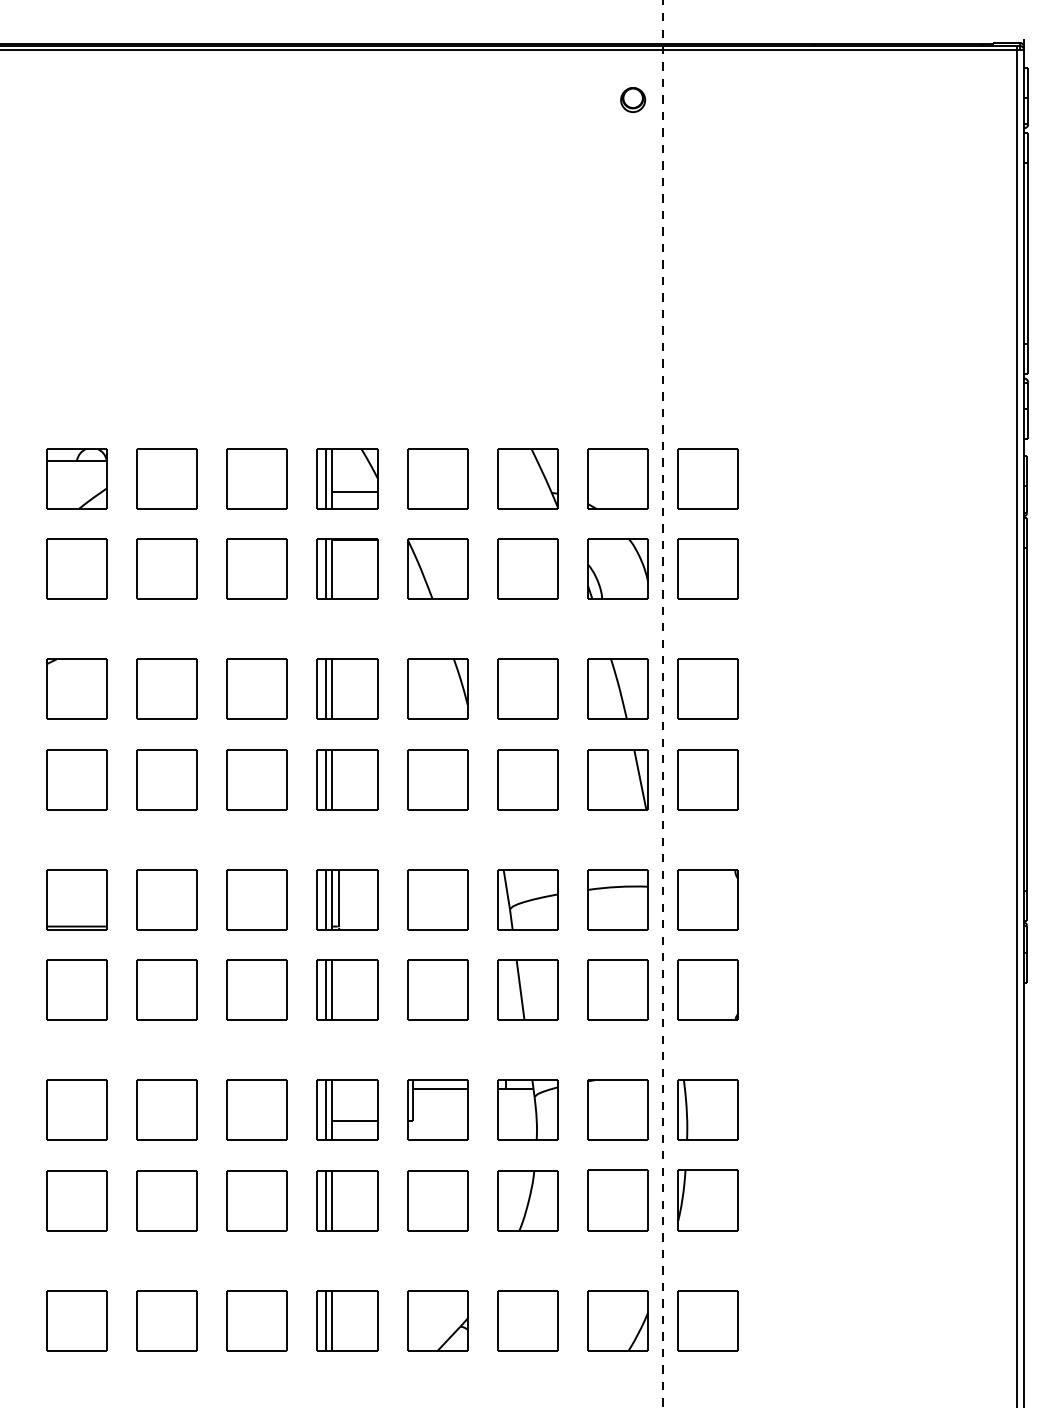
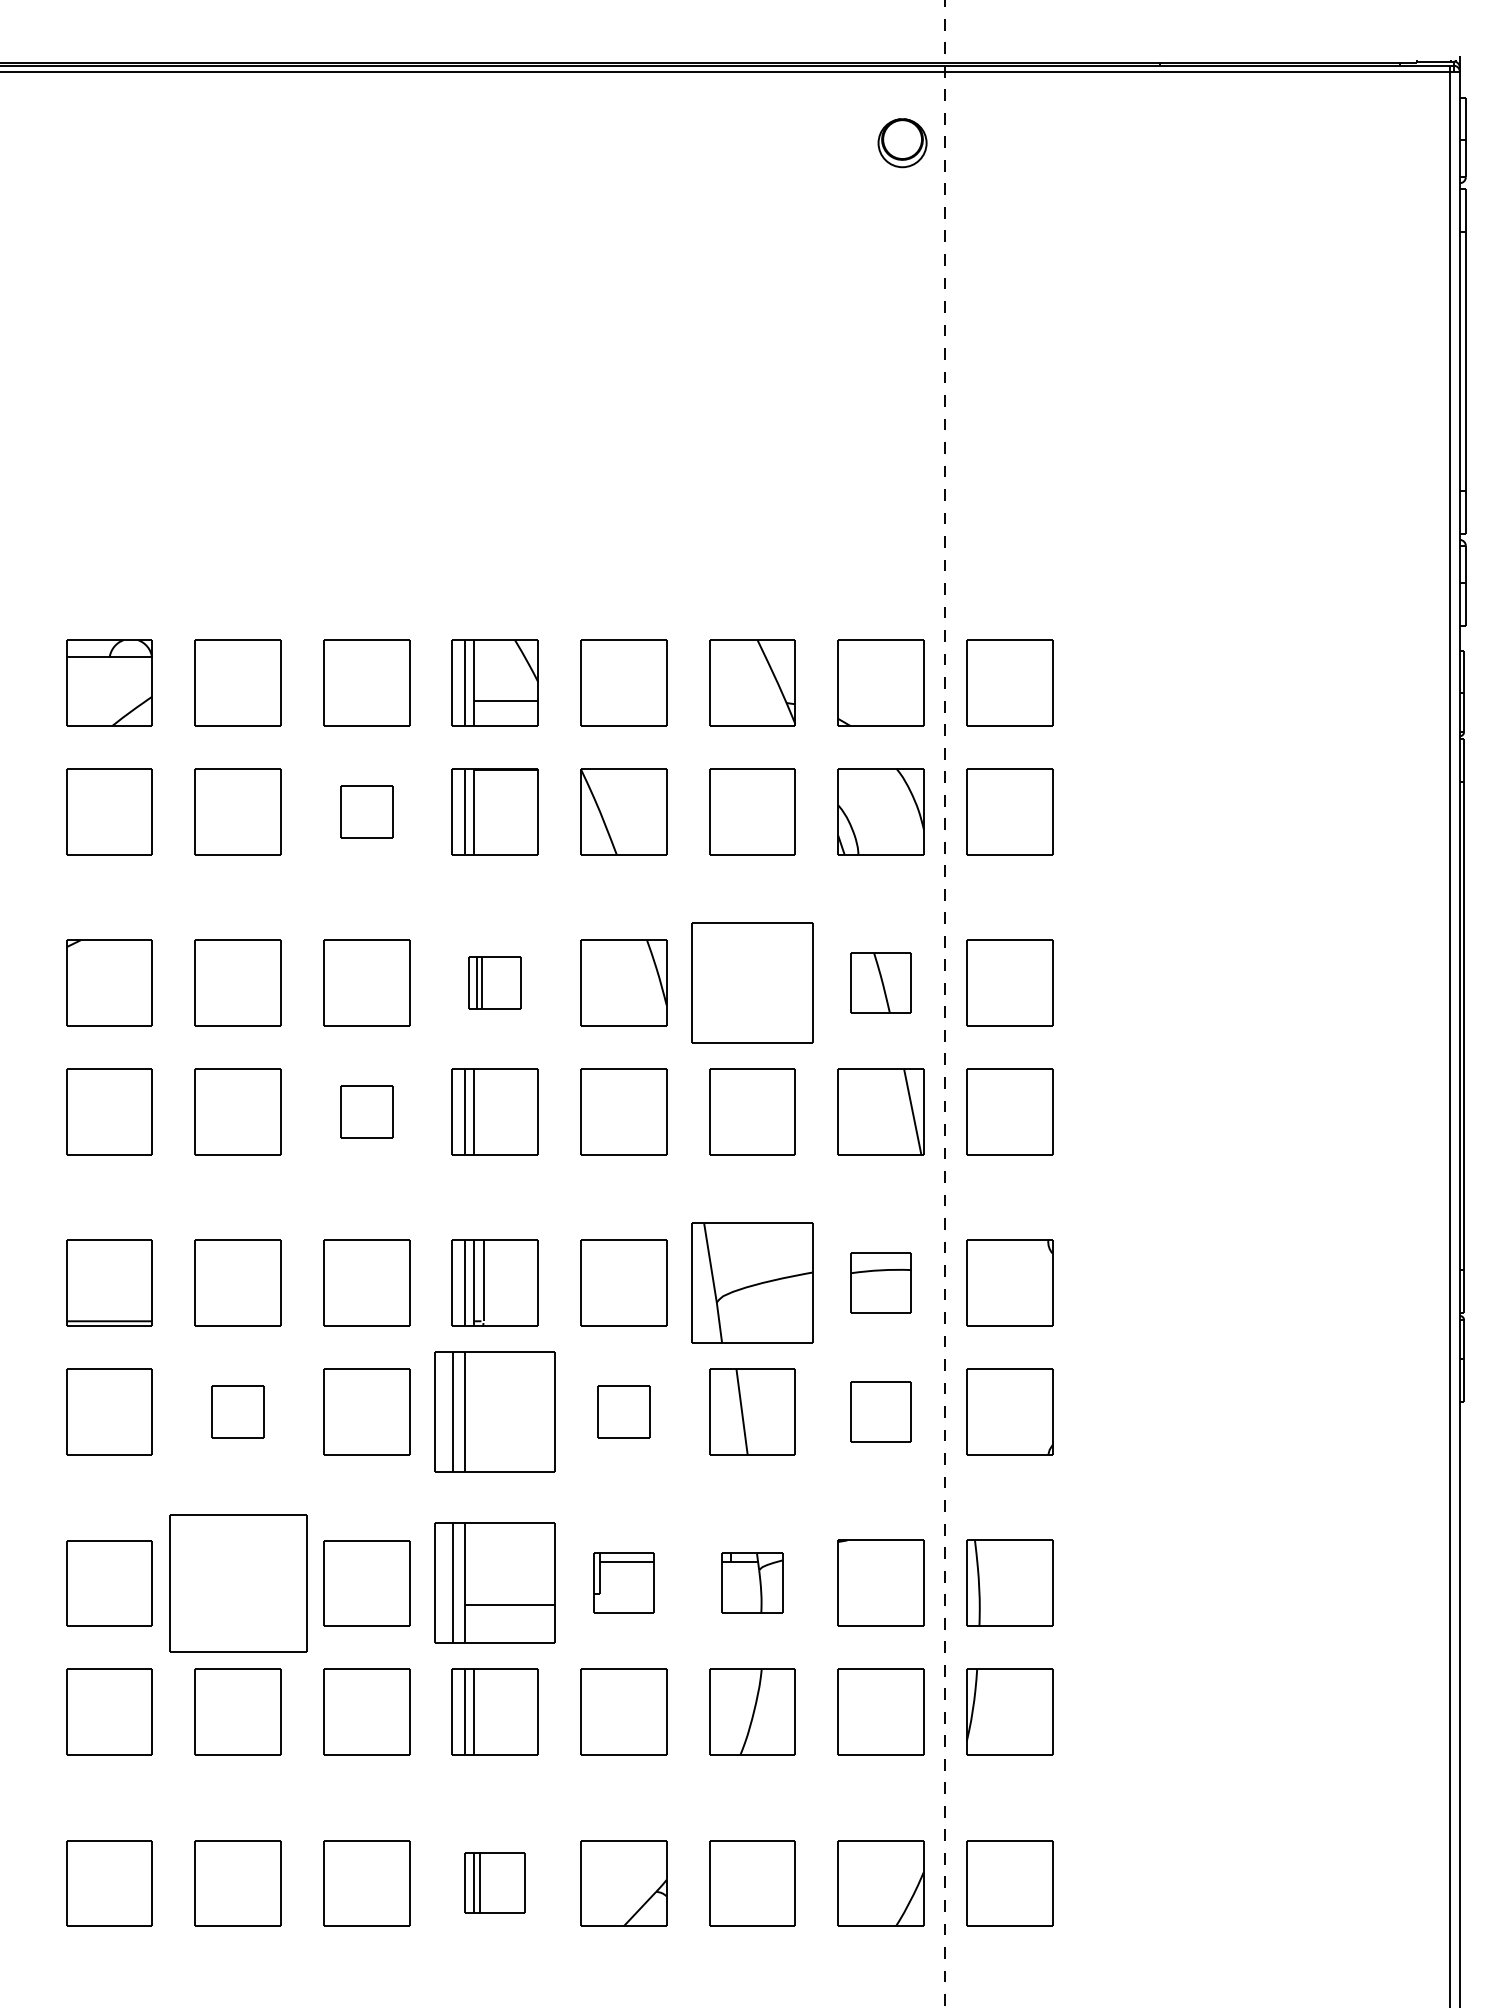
part: (633, 99) -> (902, 142), size x1.4
part: (257, 568) -> (366, 811), size x0.6
part: (346, 688) -> (494, 982), size x0.6
part: (527, 688) -> (752, 982), size x1.4
part: (617, 688) -> (880, 982), size x0.7
part: (257, 779) -> (366, 1111), size x0.6
part: (527, 899) -> (752, 1282), size x1.4
part: (617, 899) -> (880, 1282), size x0.7
part: (166, 989) -> (237, 1411), size x0.6
part: (346, 989) -> (494, 1411), size x1.4
part: (437, 989) -> (623, 1411), size x0.6
part: (617, 989) -> (880, 1411), size x0.7
part: (166, 1110) -> (237, 1583), size x1.6
part: (346, 1110) -> (494, 1583), size x1.4
part: (437, 1110) -> (623, 1583), size x0.7
part: (527, 1110) -> (752, 1583), size x0.7
part: (346, 1320) -> (494, 1883), size x0.7

